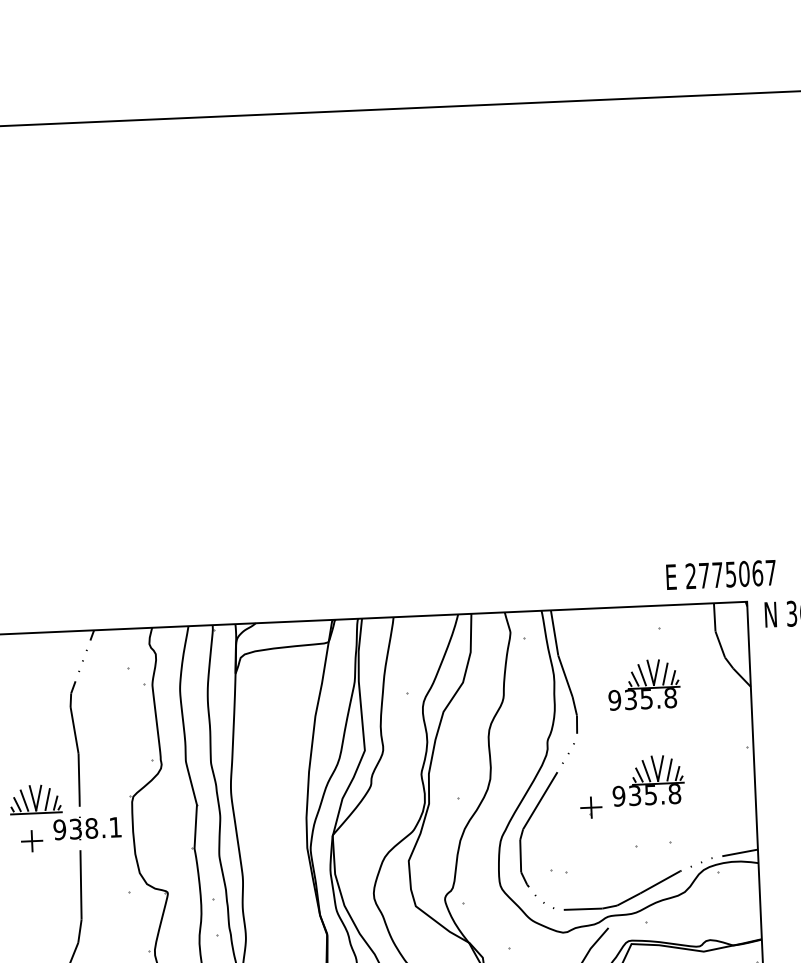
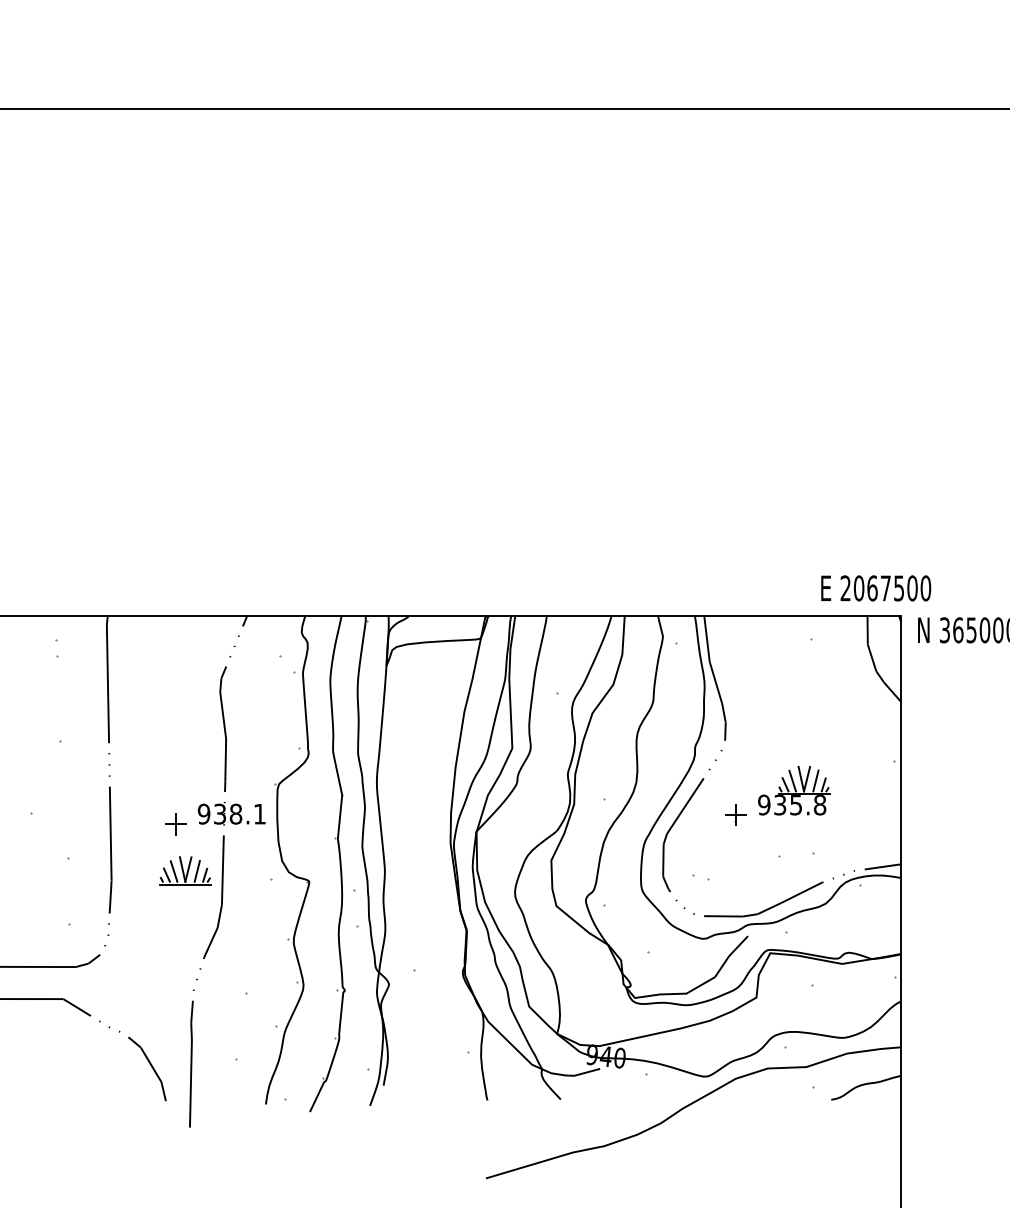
text: (737, 574) -> (892, 588), 2775067 -> 2067500
part: (644, 684) -> (794, 694), removed
part: (35, 799) -> (185, 870), moved

